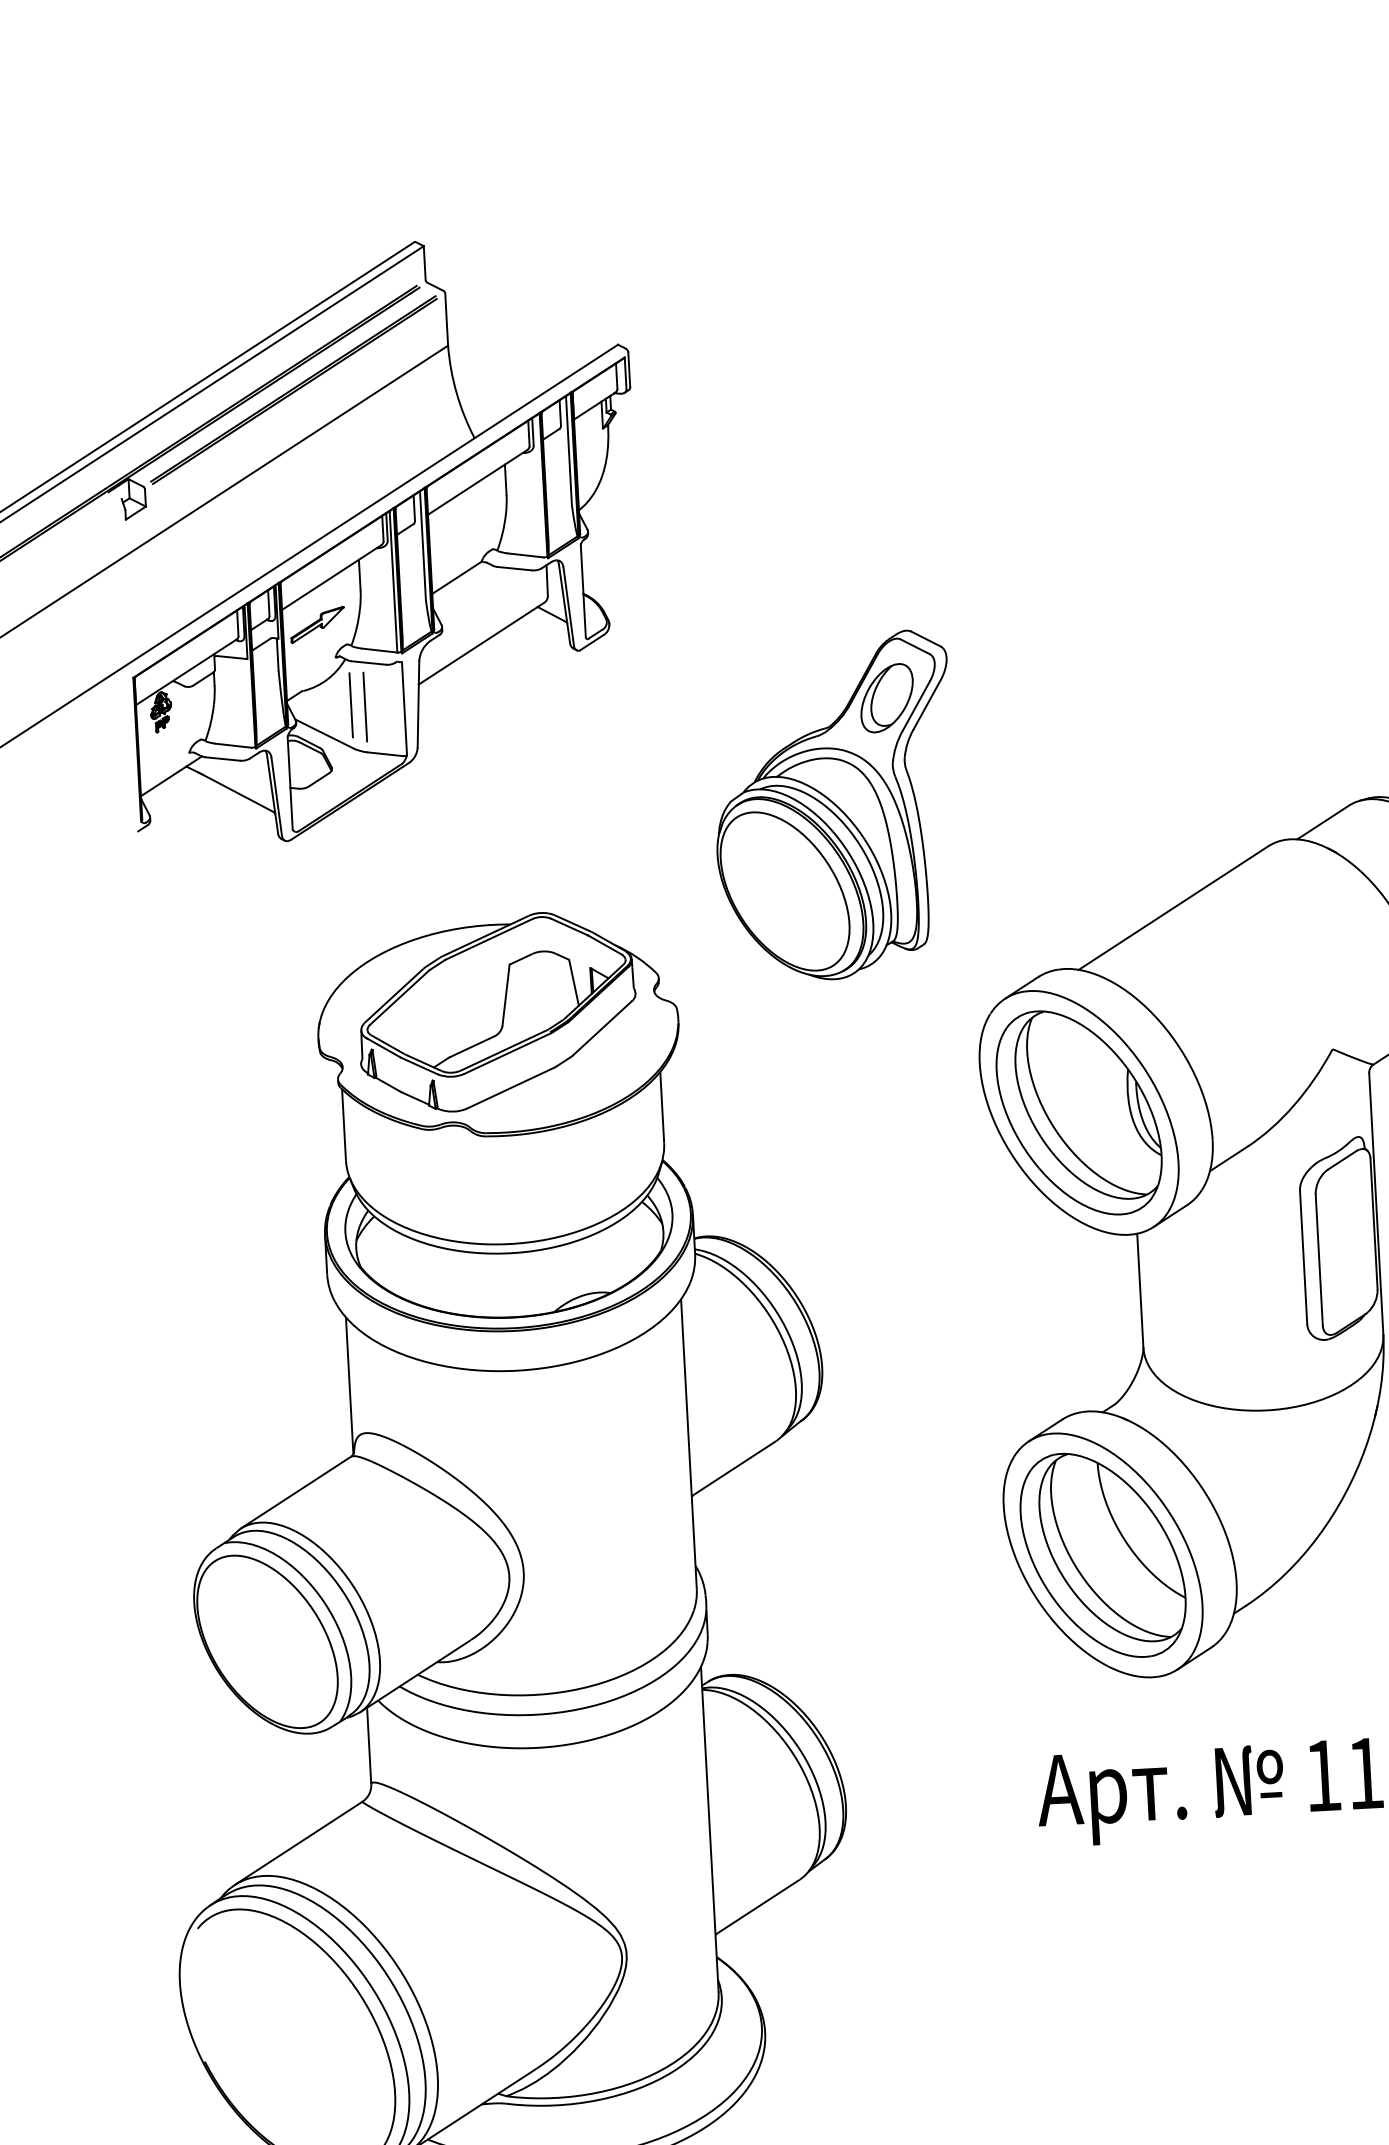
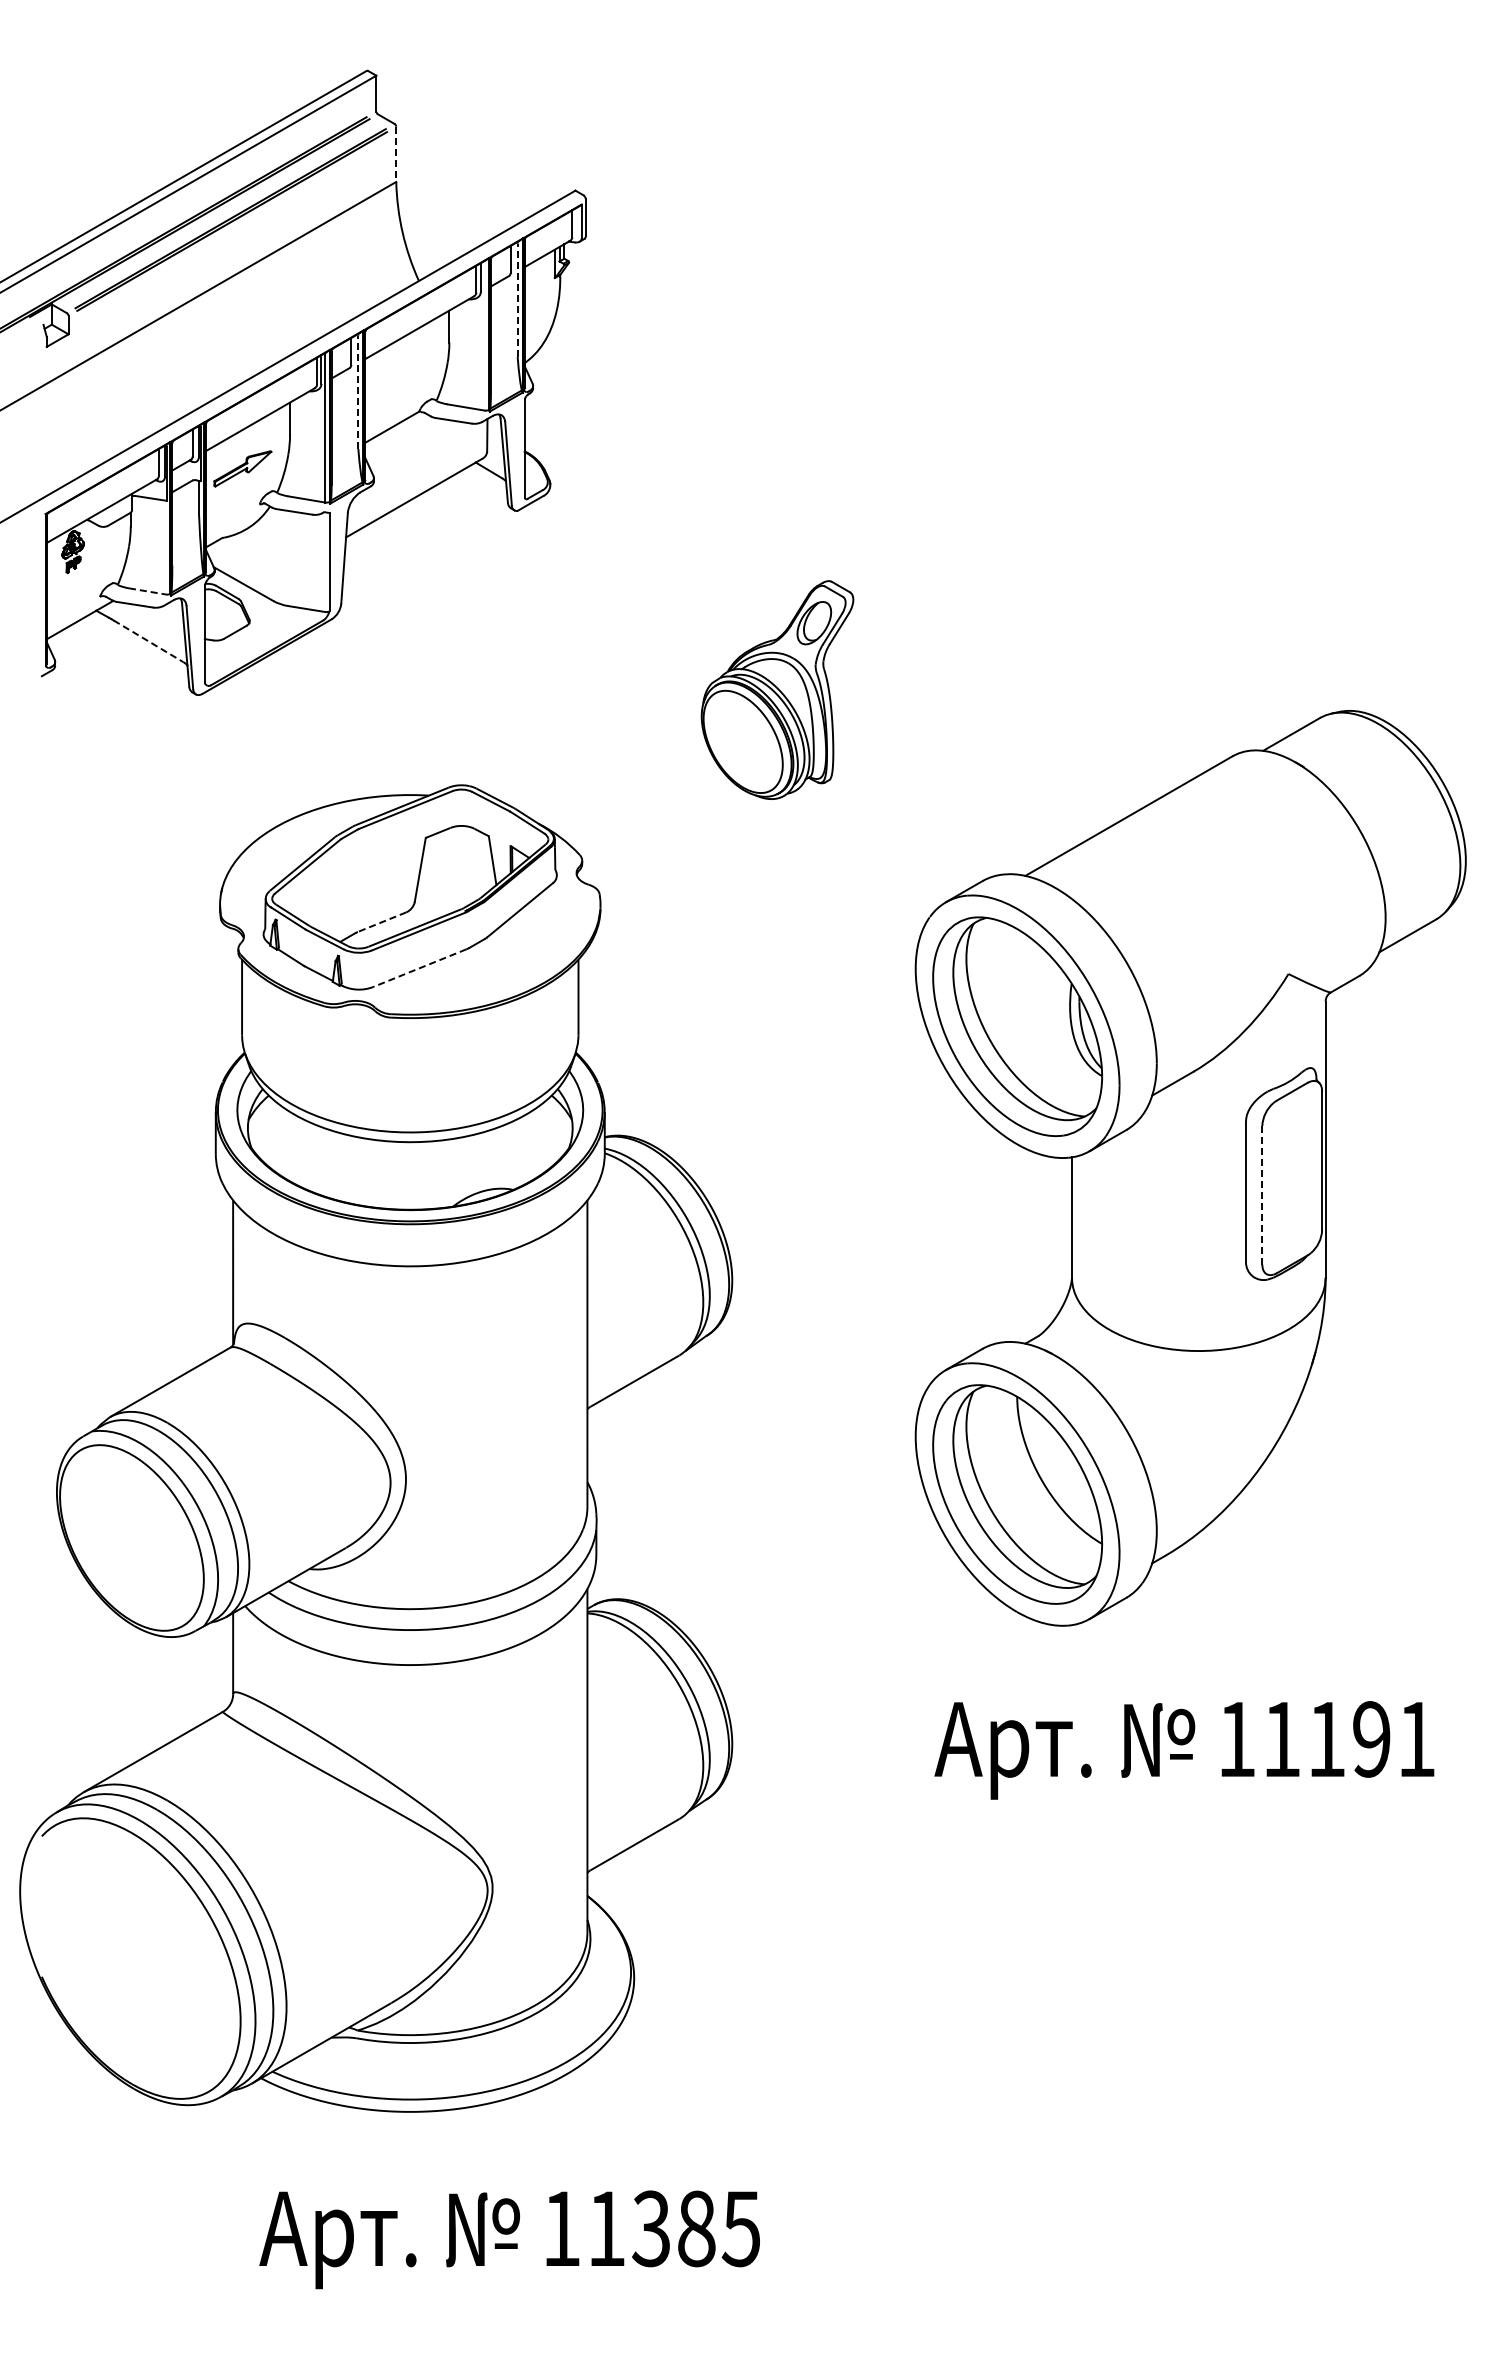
line: (446, 319) -> (396, 154), solid -> dashed
line: (568, 451) -> (517, 300), solid -> dashed
line: (423, 546) -> (358, 392), solid -> dashed
line: (351, 705) -> (273, 555), removed
line: (365, 706) -> (288, 557), removed
line: (233, 745) -> (147, 591), solid -> dashed
line: (237, 793) -> (148, 641), solid -> dashed
part: (834, 806) -> (777, 689), size x0.6
line: (472, 1046) -> (381, 922), solid -> dashed
line: (510, 1088) -> (419, 968), solid -> dashed
line: (1319, 1259) -> (1262, 1194), solid -> dashed

